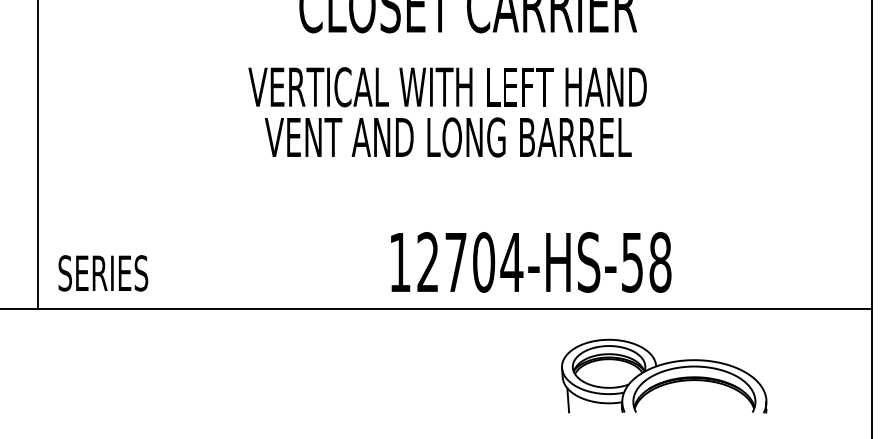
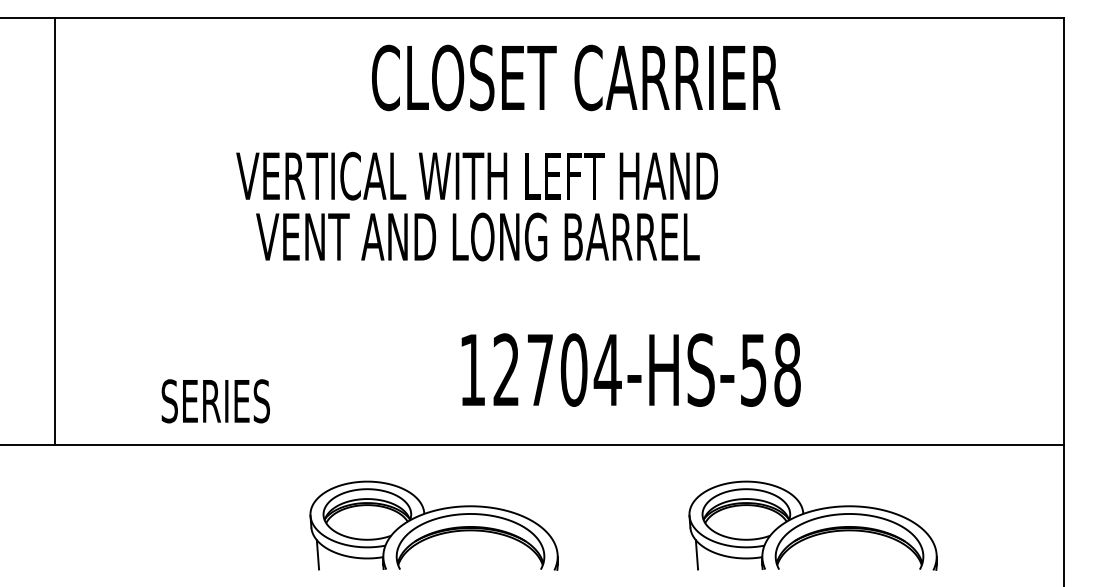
text: (447, 112) -> (476, 206), moved
text: (530, 261) -> (630, 369), moved
text: (103, 273) -> (215, 401), moved
part: (350, 376) -> (433, 525), added

